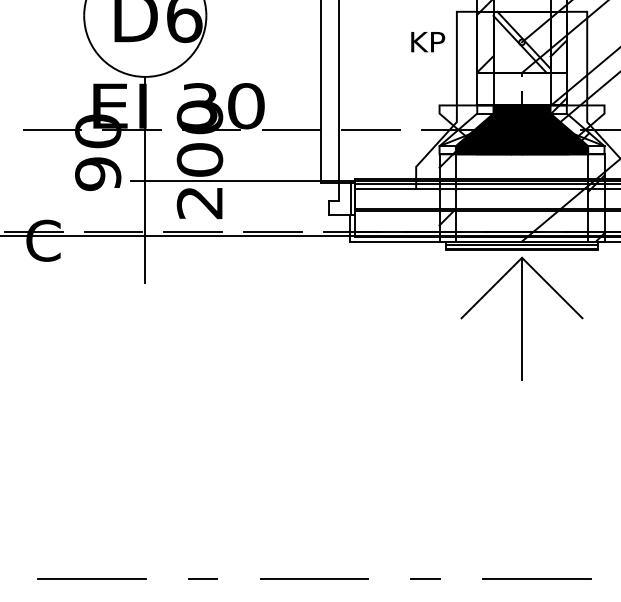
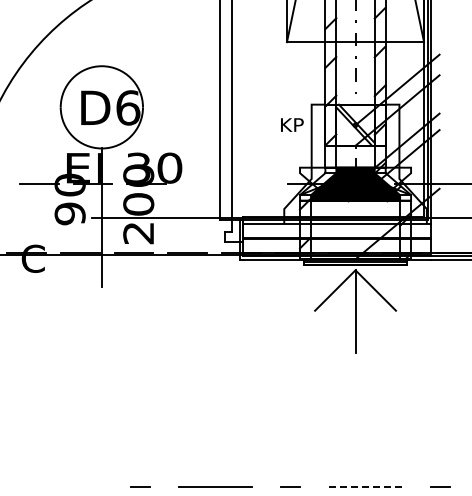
line: (290, 130) -> (199, 184), removed
line: (370, 130) -> (253, 184), removed
line: (91, 578) -> (65, 486), removed
line: (538, 578) -> (366, 486), solid -> dashed

